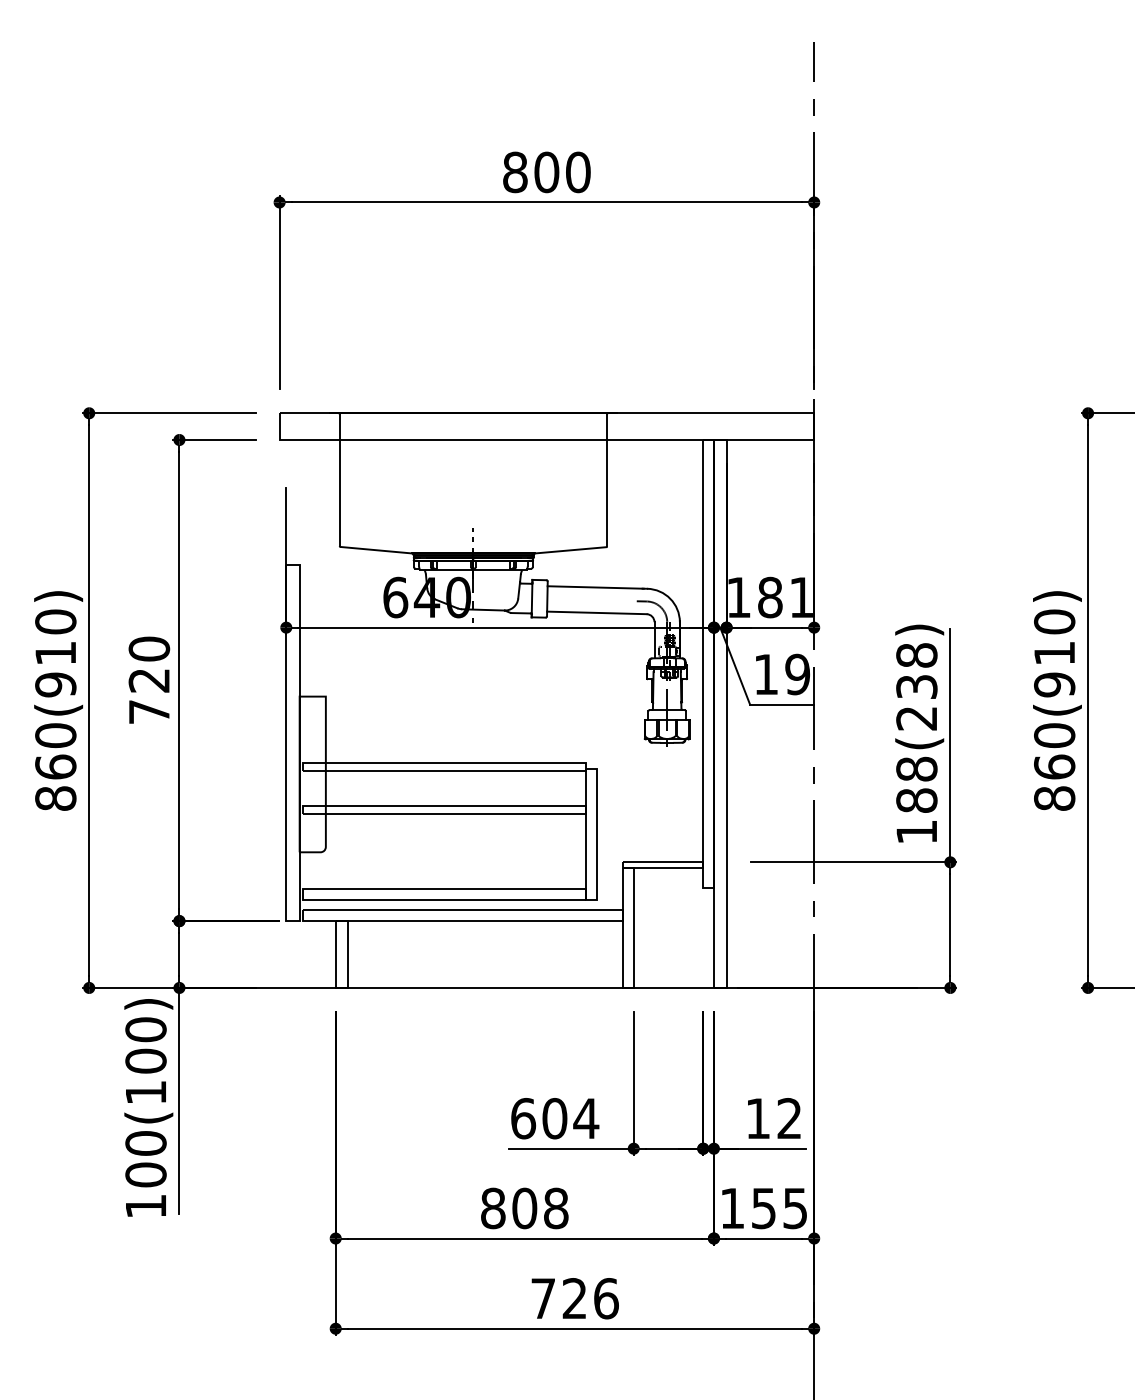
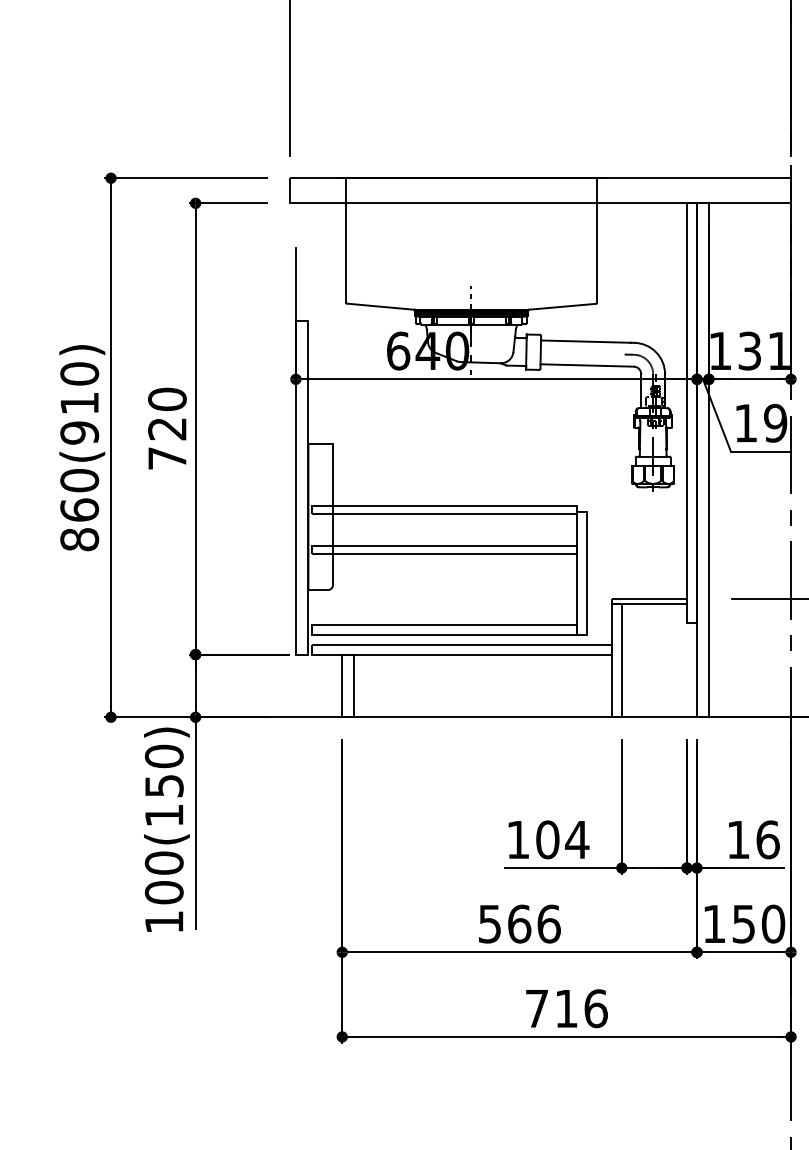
text: (770, 597) -> (750, 351), 181 -> 131
text: (145, 1060) -> (163, 785), 100(100) -> 100(150)
text: (523, 1118) -> (518, 839), 604 -> 104
text: (789, 1118) -> (767, 839), 12 -> 16
text: (524, 1208) -> (519, 924), 808 -> 566
text: (795, 1208) -> (773, 924), 155 -> 150
text: (574, 1298) -> (566, 1008), 726 -> 716

